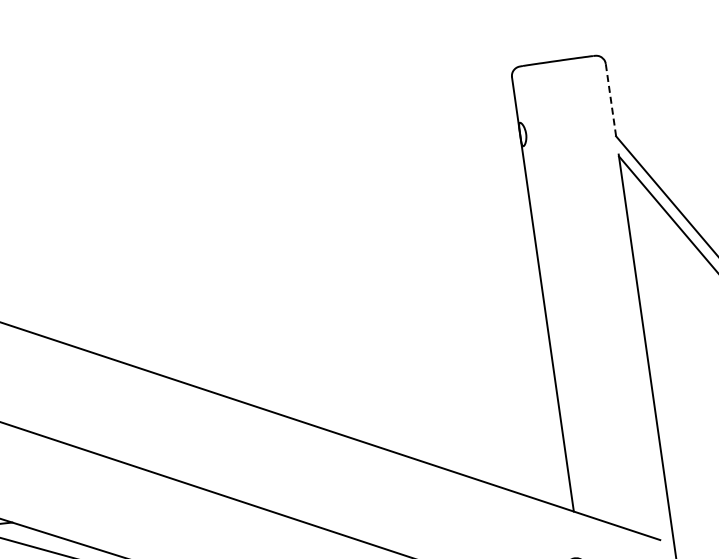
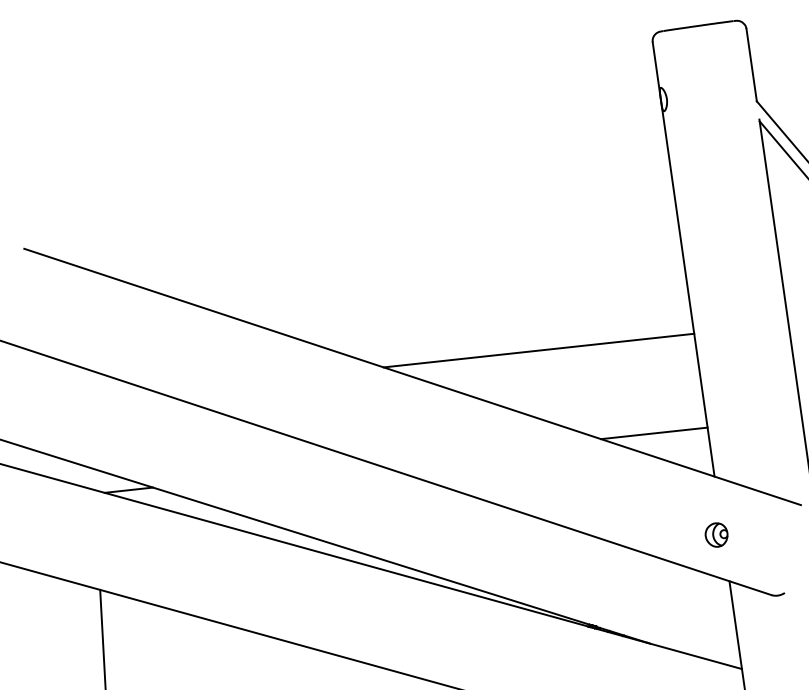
line: (610, 100) -> (751, 65), dashed -> solid
line: (397, 385) -> (538, 350), added
line: (513, 468) -> (654, 433), added

